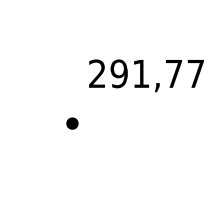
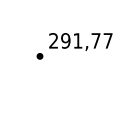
part: (71, 123) -> (39, 56), moved

